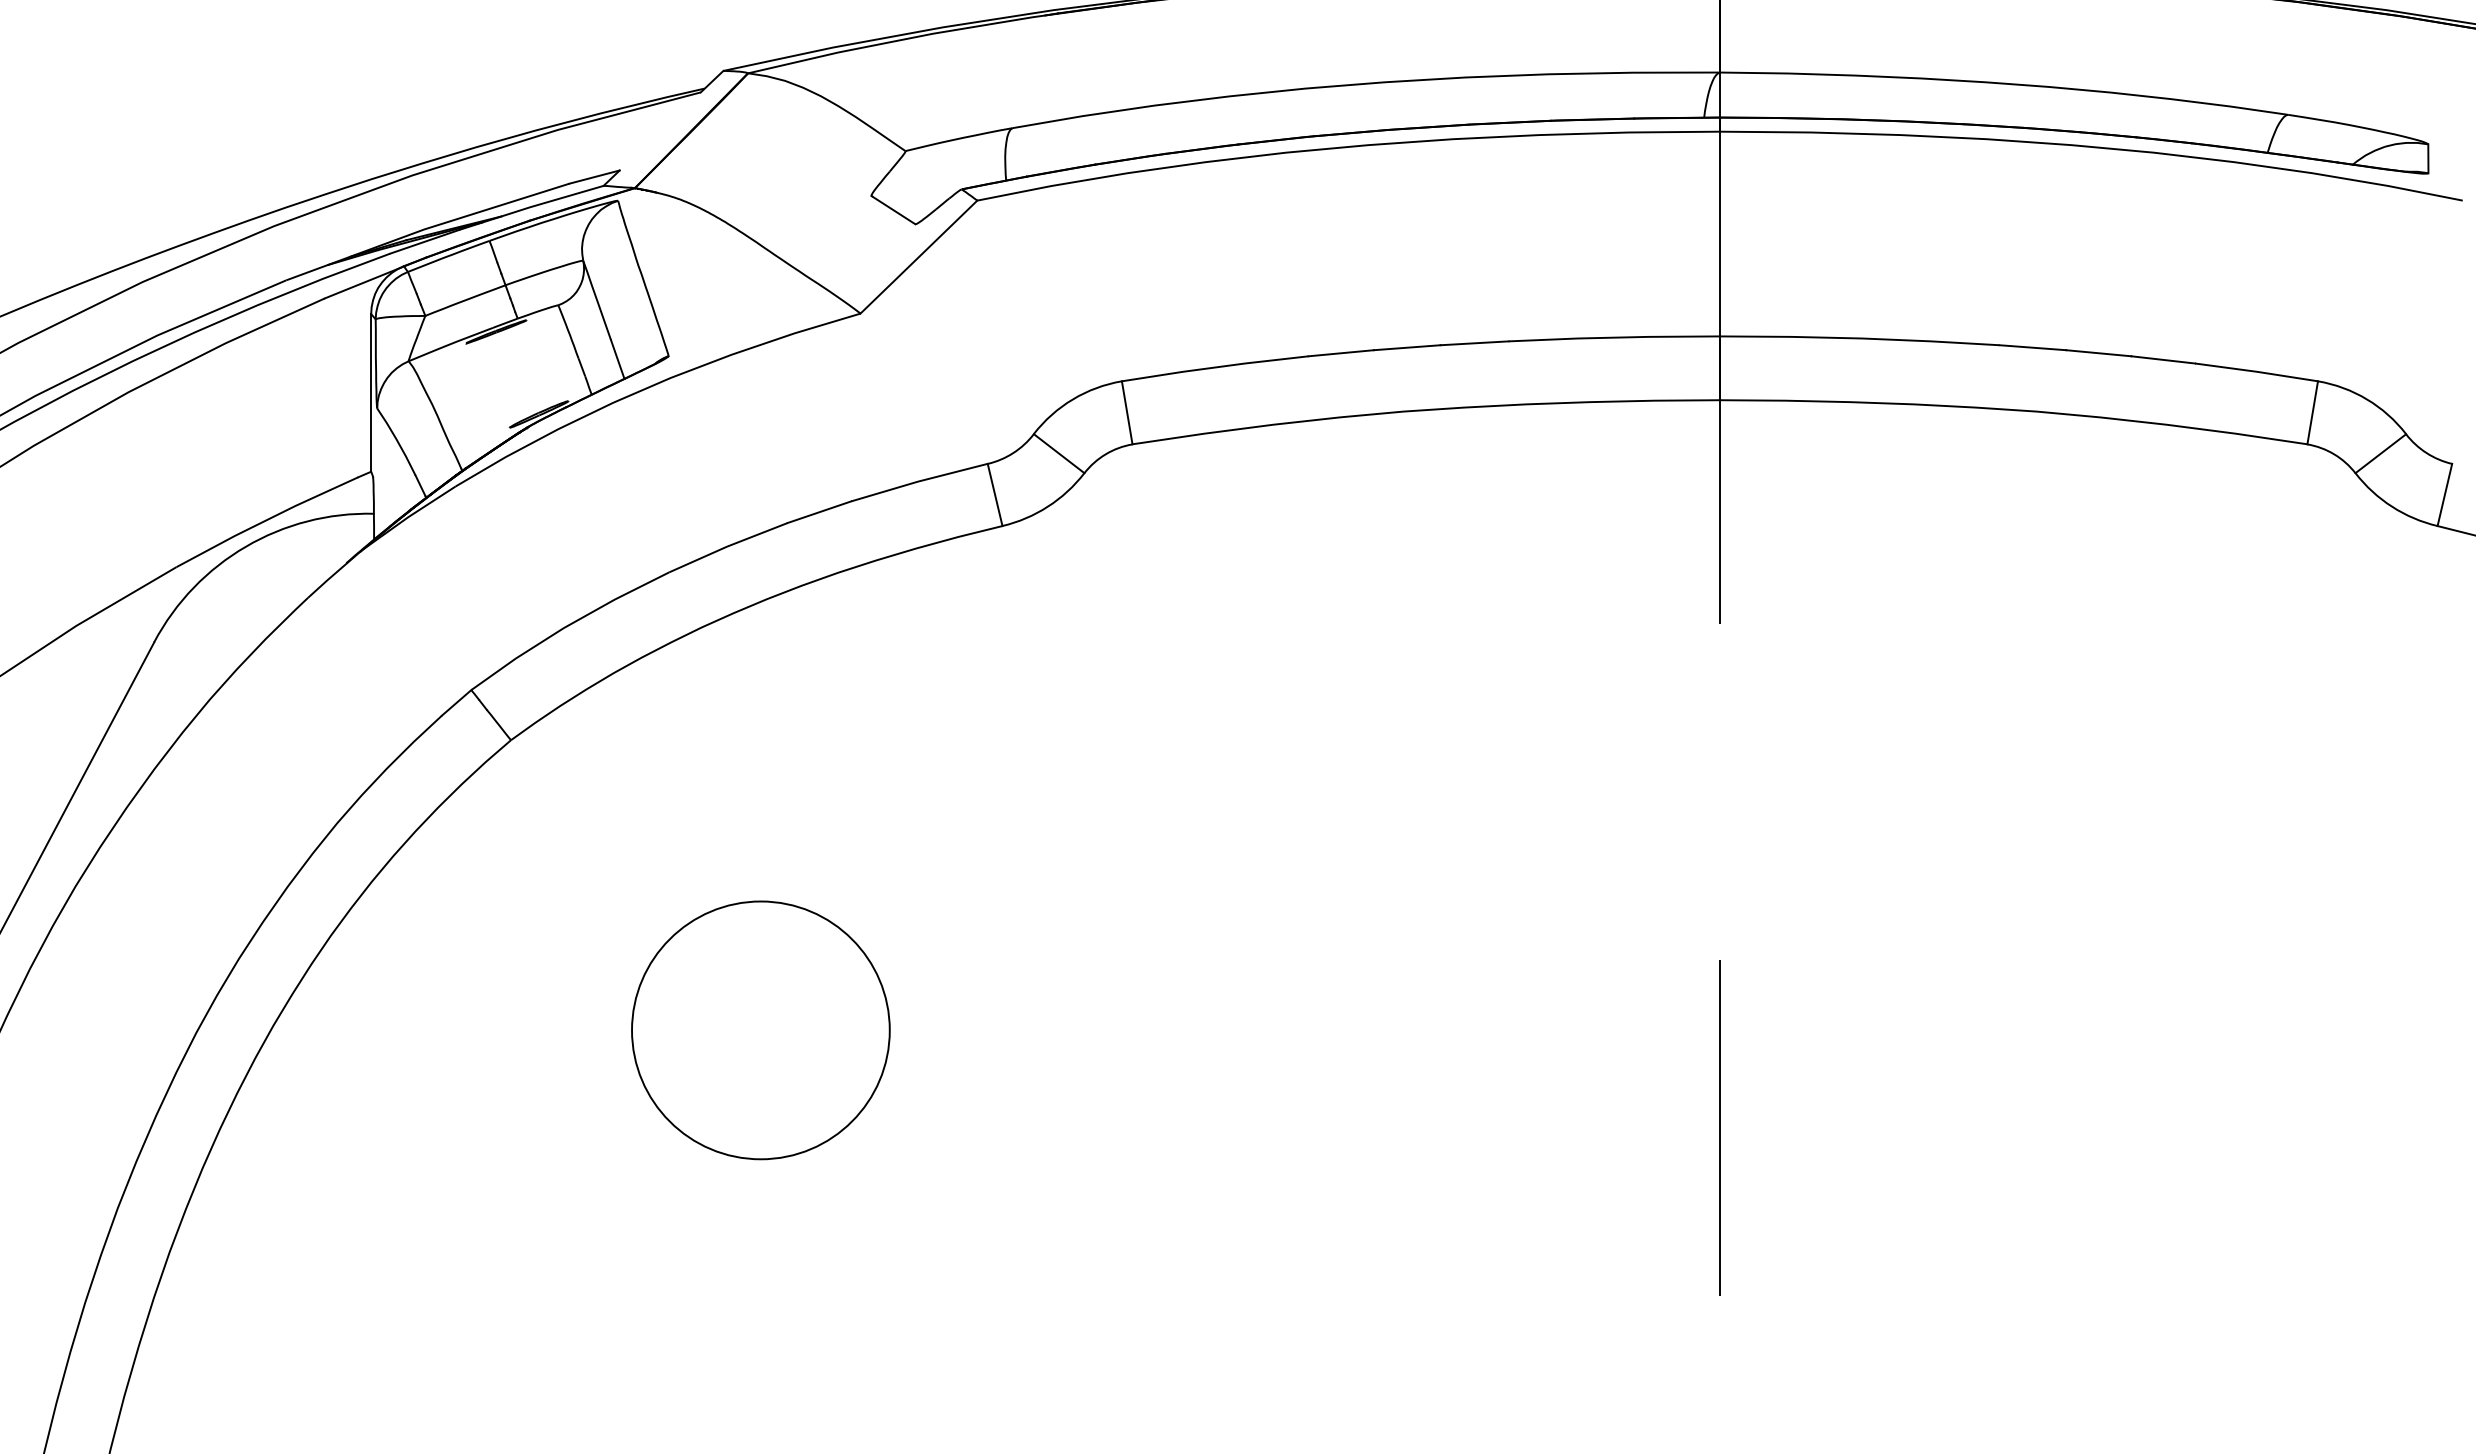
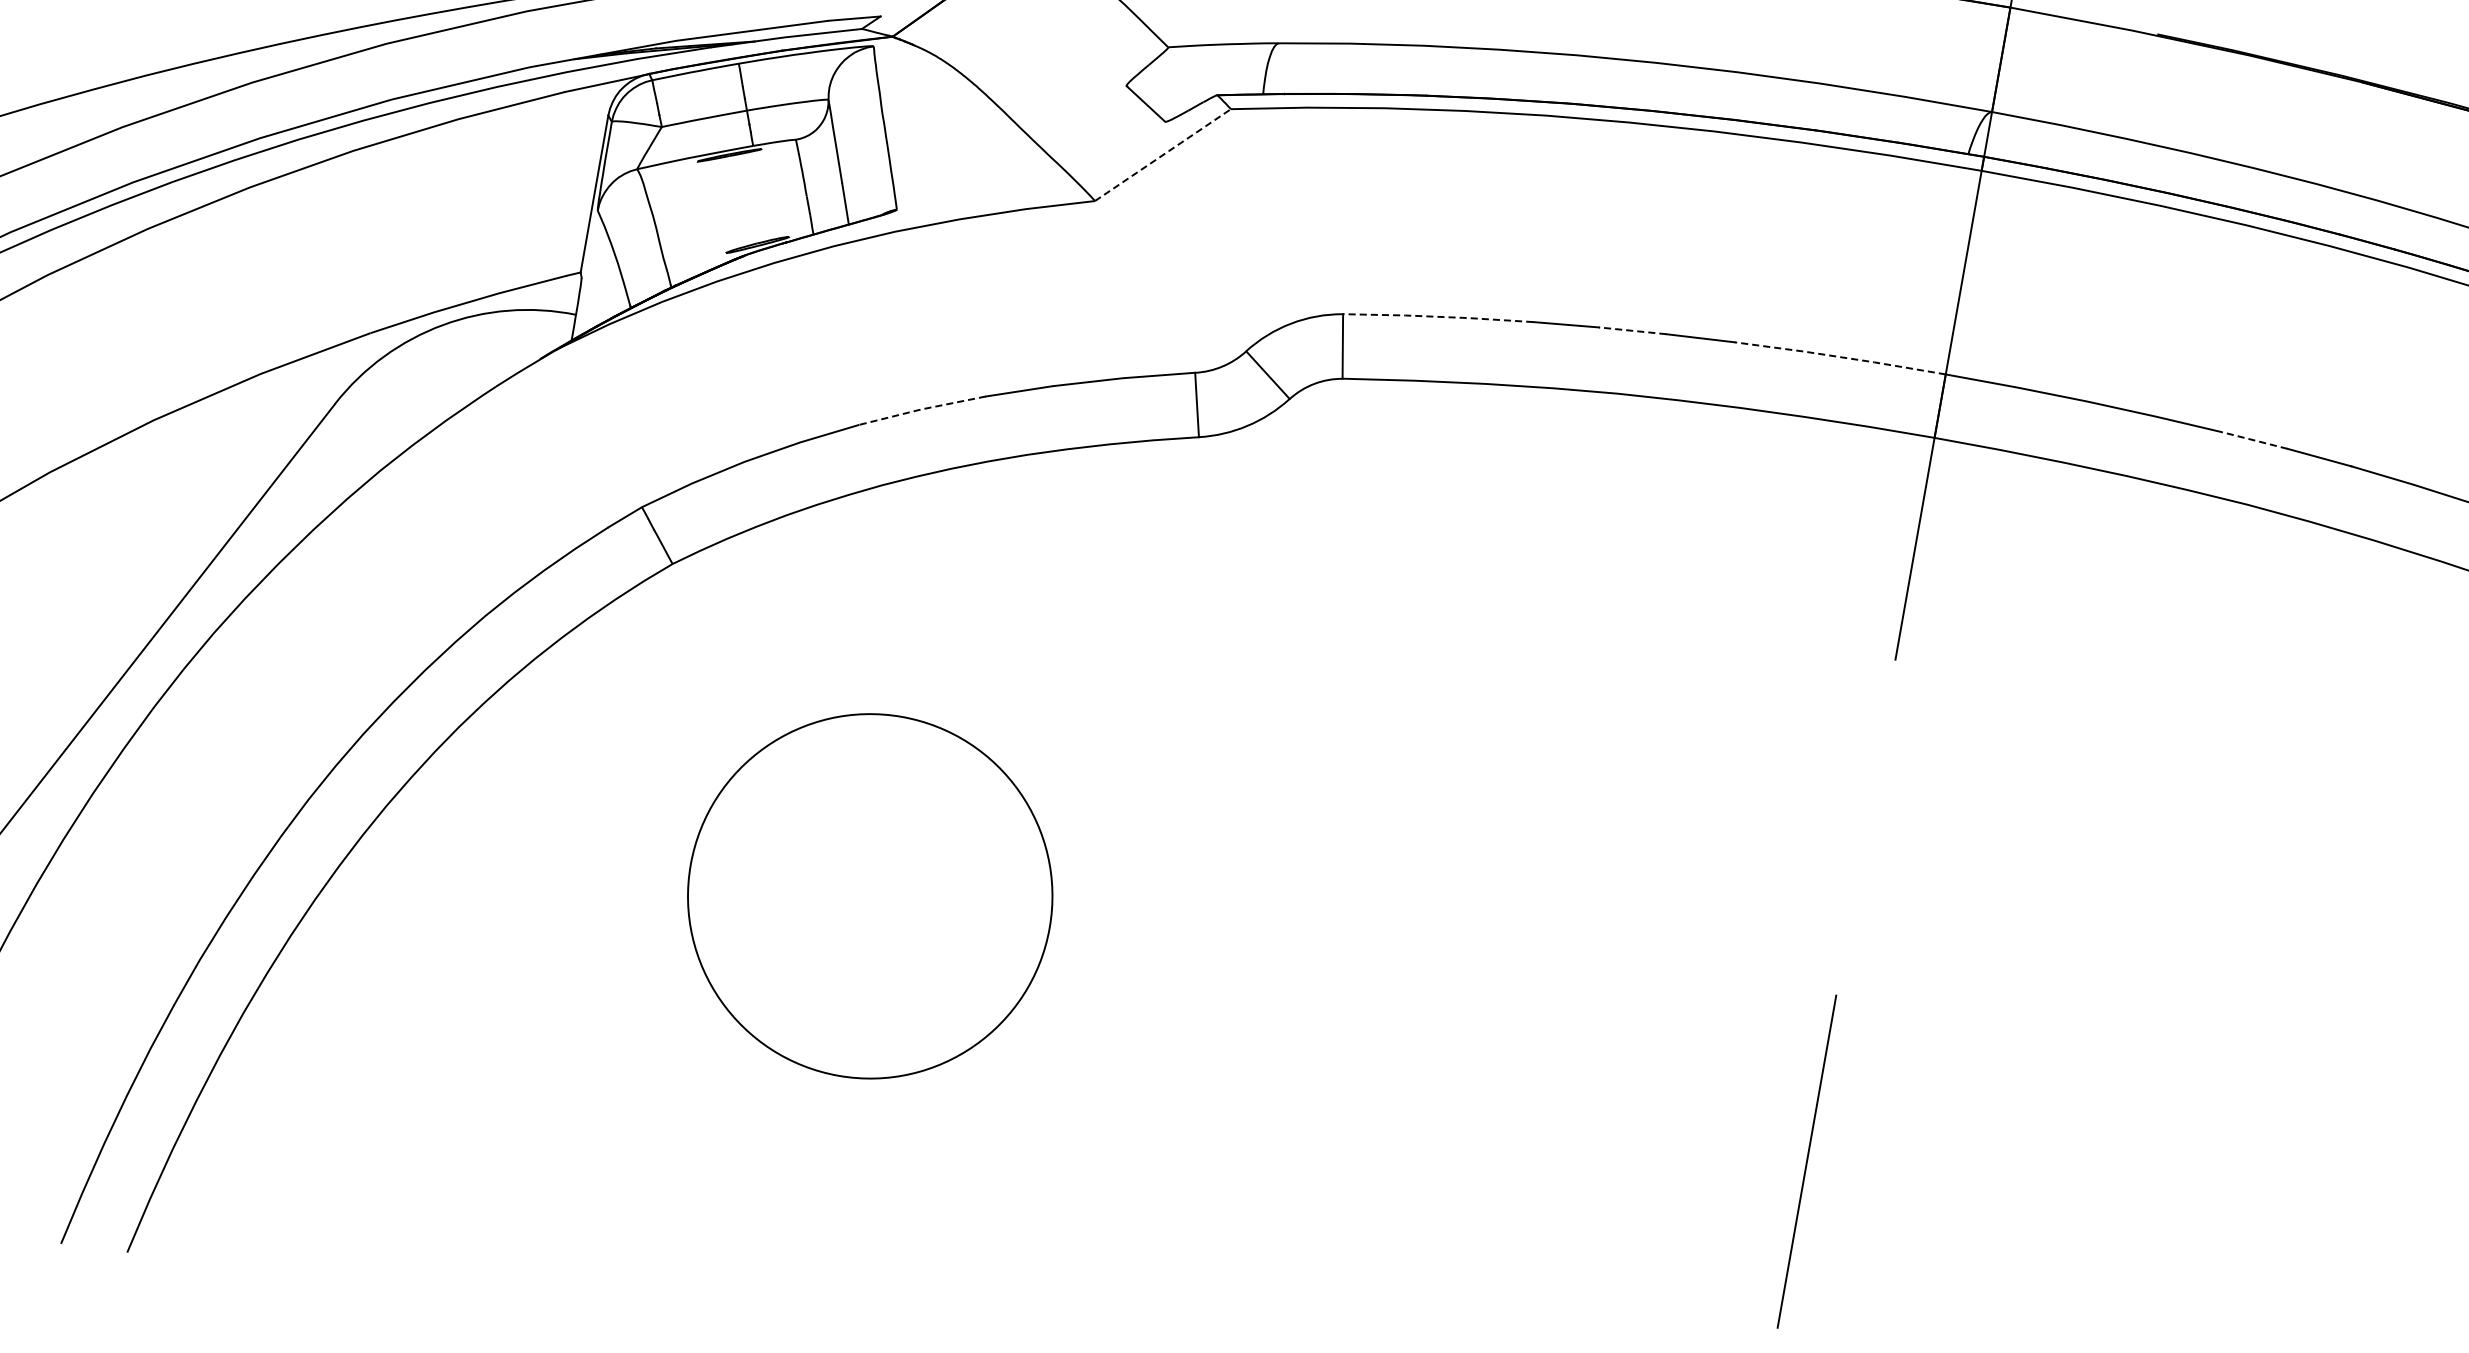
line: (919, 256) -> (1163, 154), solid -> dashed
line: (1613, 337) -> (1839, 356), solid -> dashed
line: (1406, 347) -> (1632, 330), solid -> dashed
line: (2032, 347) -> (2254, 440), solid -> dashed
line: (1215, 367) -> (1438, 316), solid -> dashed
line: (726, 546) -> (920, 409), solid -> dashed
circle: (760, 1030) -> (869, 896), size x1.4

